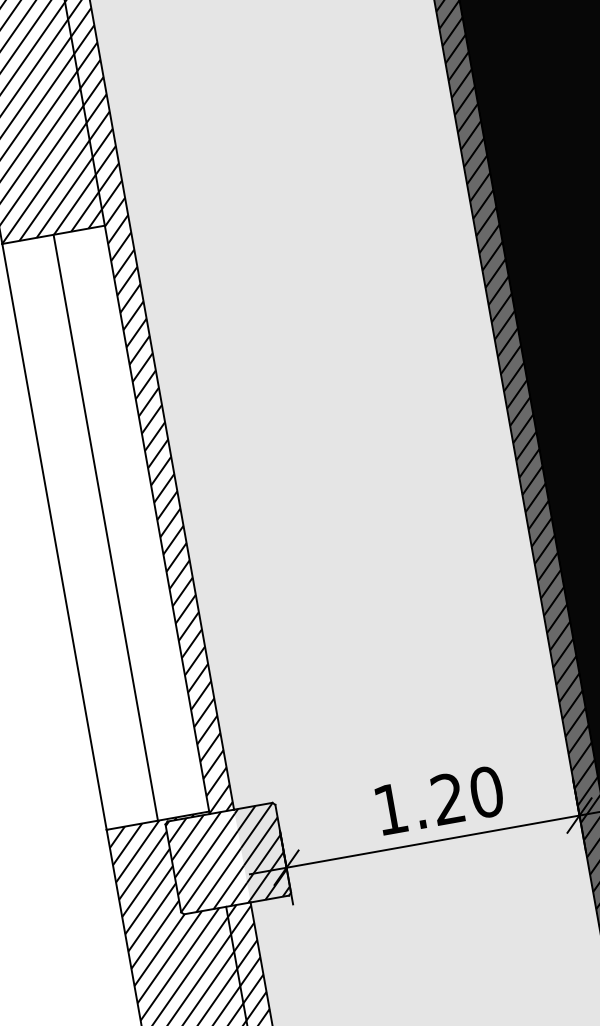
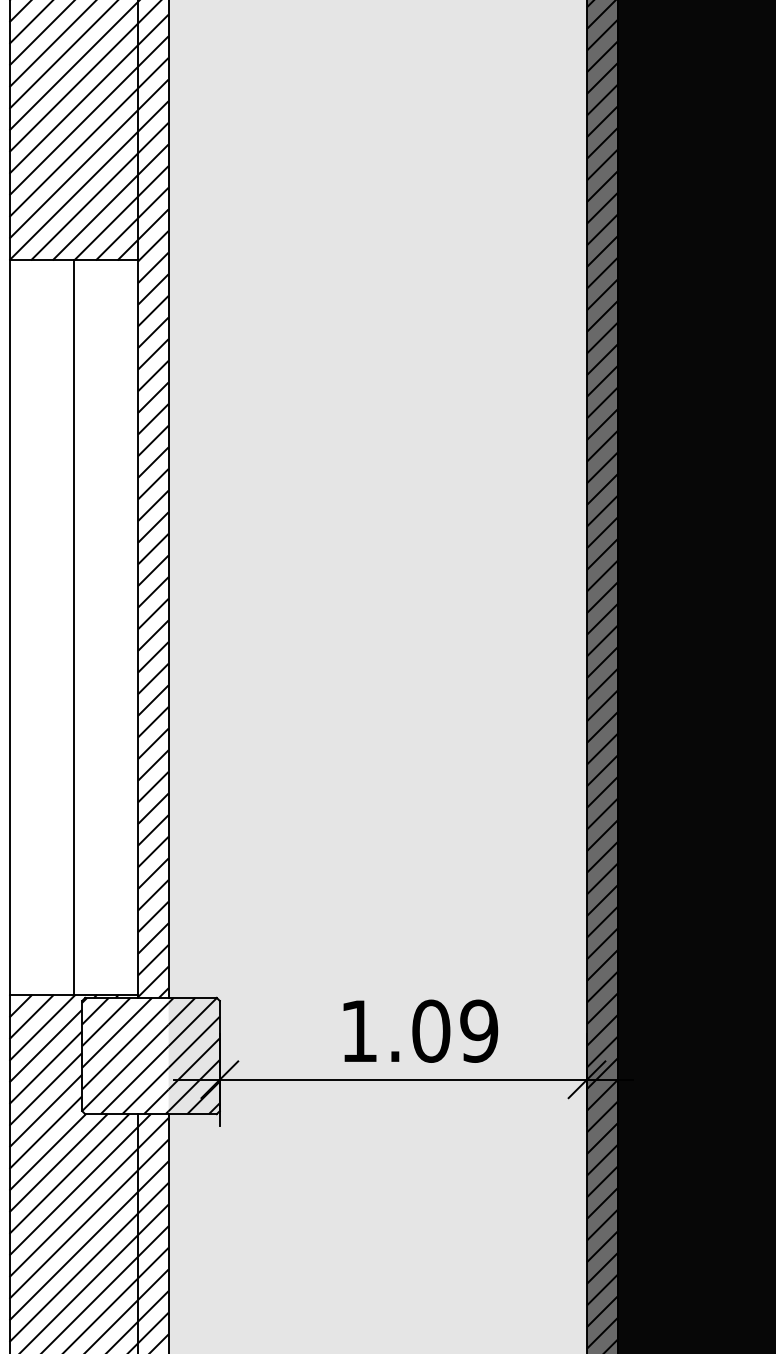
text: (467, 794) -> (455, 1030), 1.20 -> 1.09

